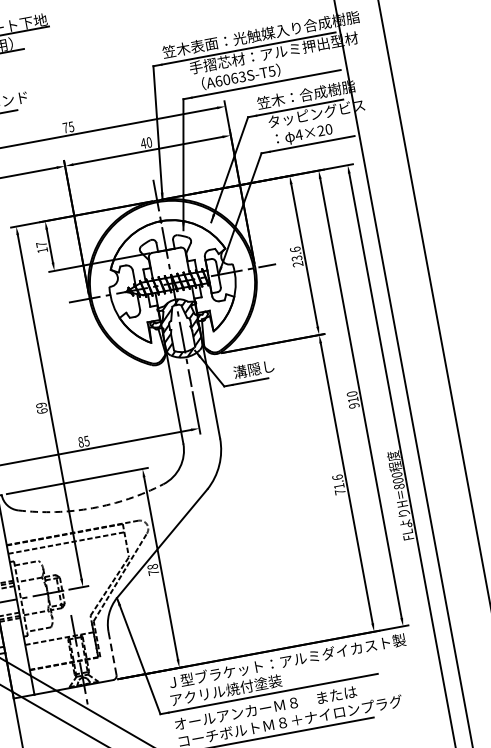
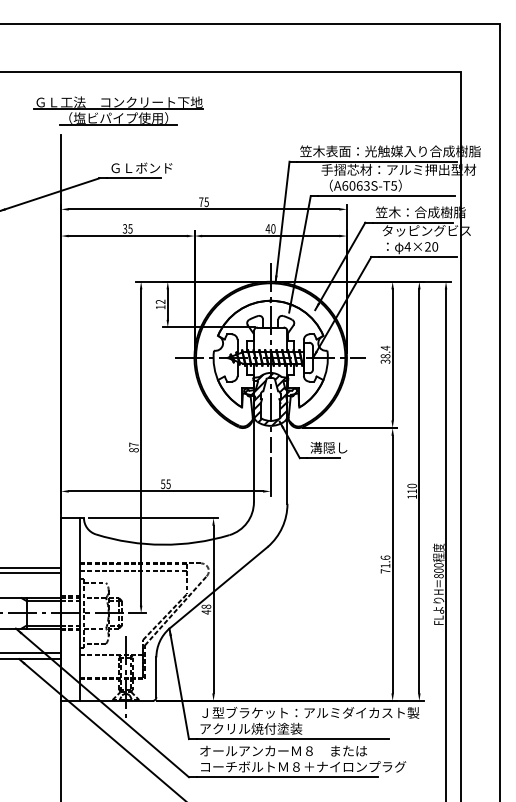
text: (41, 244) -> (160, 301), 17 -> 12
text: (296, 256) -> (385, 354), 23.6 -> 38.4
text: (354, 405) -> (412, 496), 910 -> 110
text: (41, 408) -> (133, 447), 69 -> 87
text: (81, 441) -> (163, 483), 85 -> 55
arc: (92, 507) -> (162, 544), dashed -> solid
text: (153, 573) -> (206, 612), 78 -> 48
line: (112, 653) -> (156, 677), dashed -> solid

